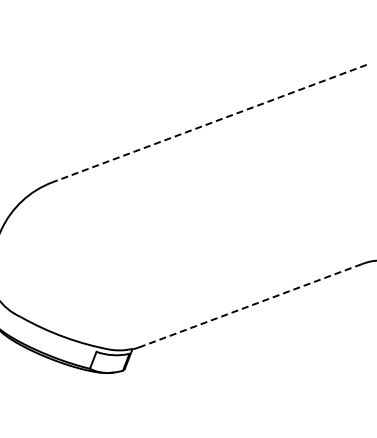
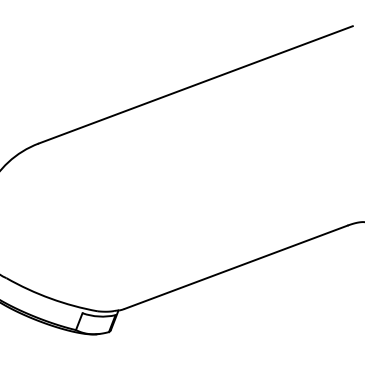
line: (209, 123) -> (195, 84), dashed -> solid
line: (250, 305) -> (236, 266), dashed -> solid

